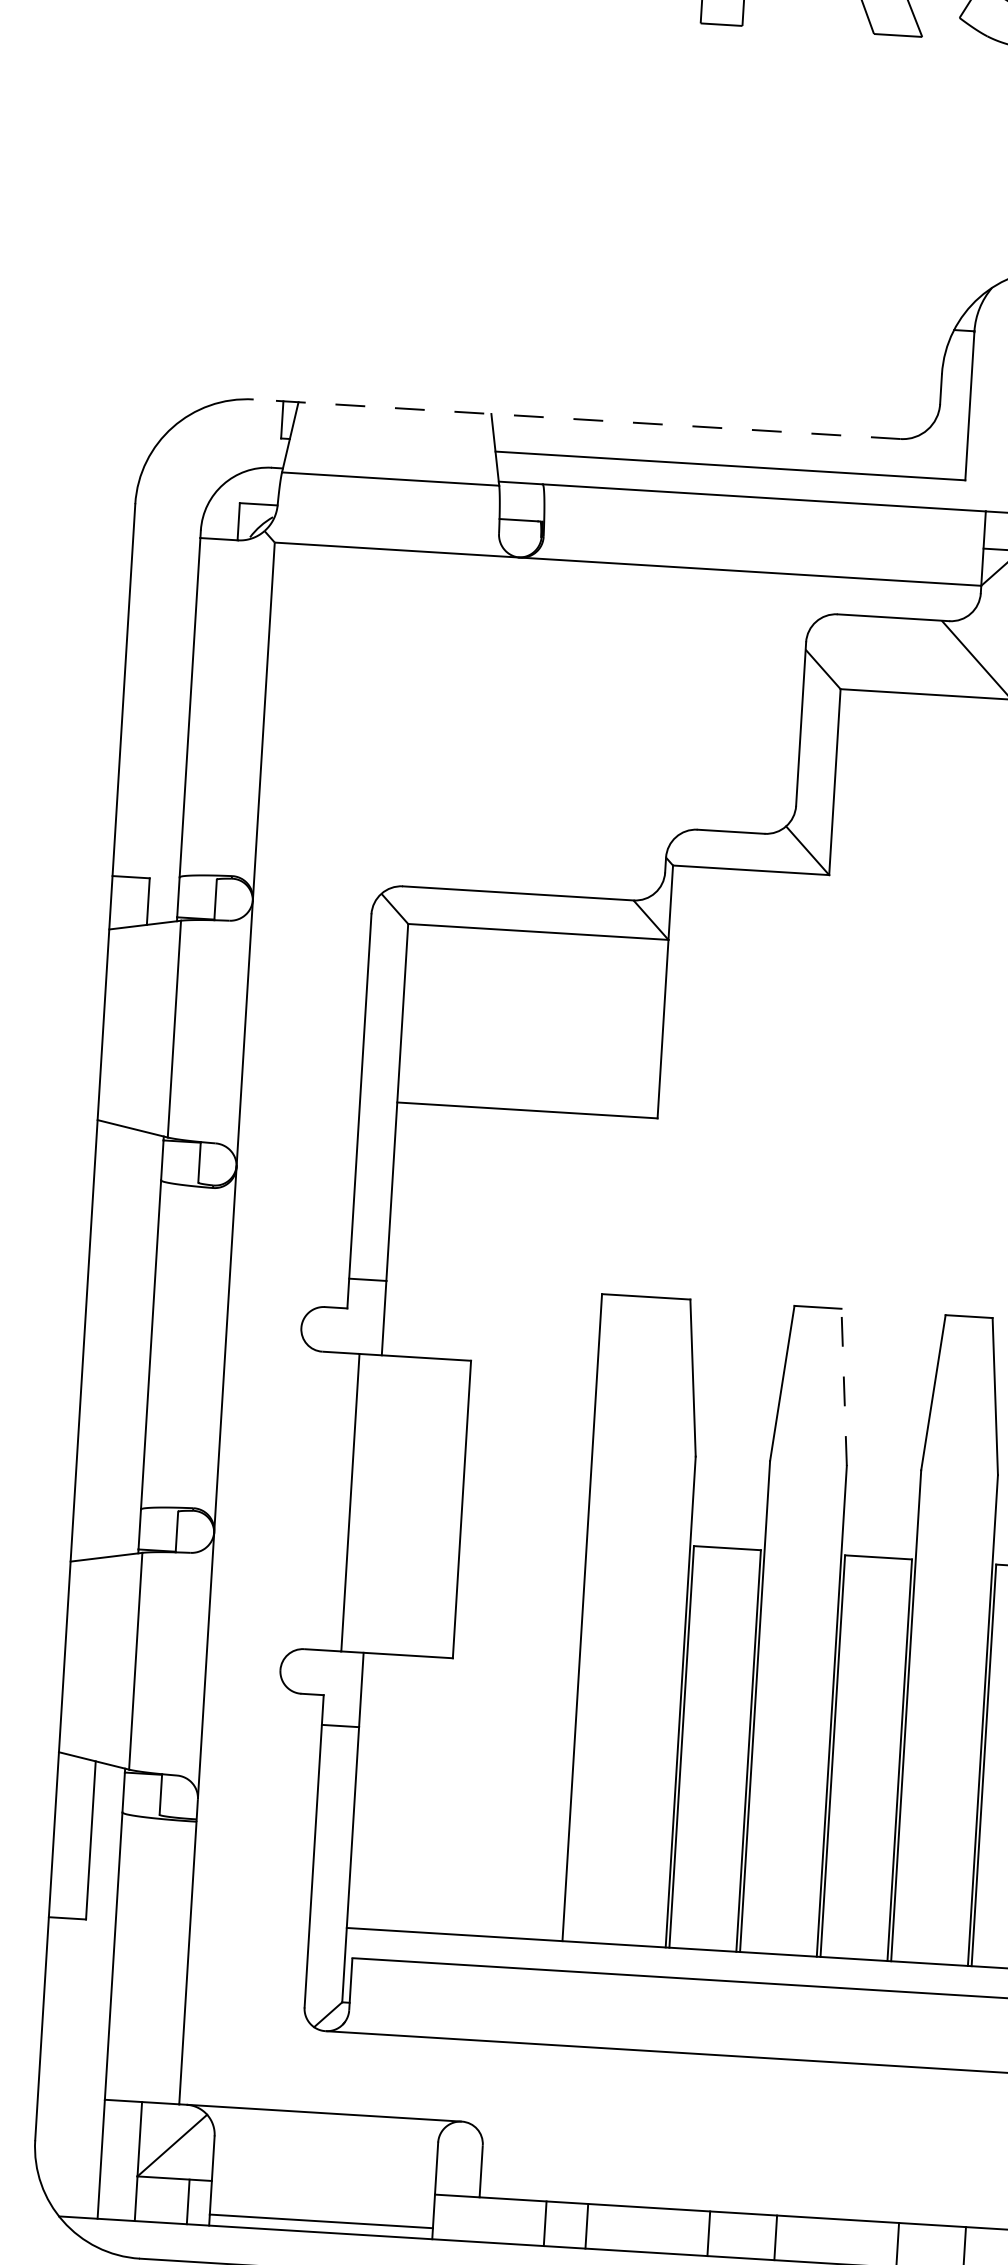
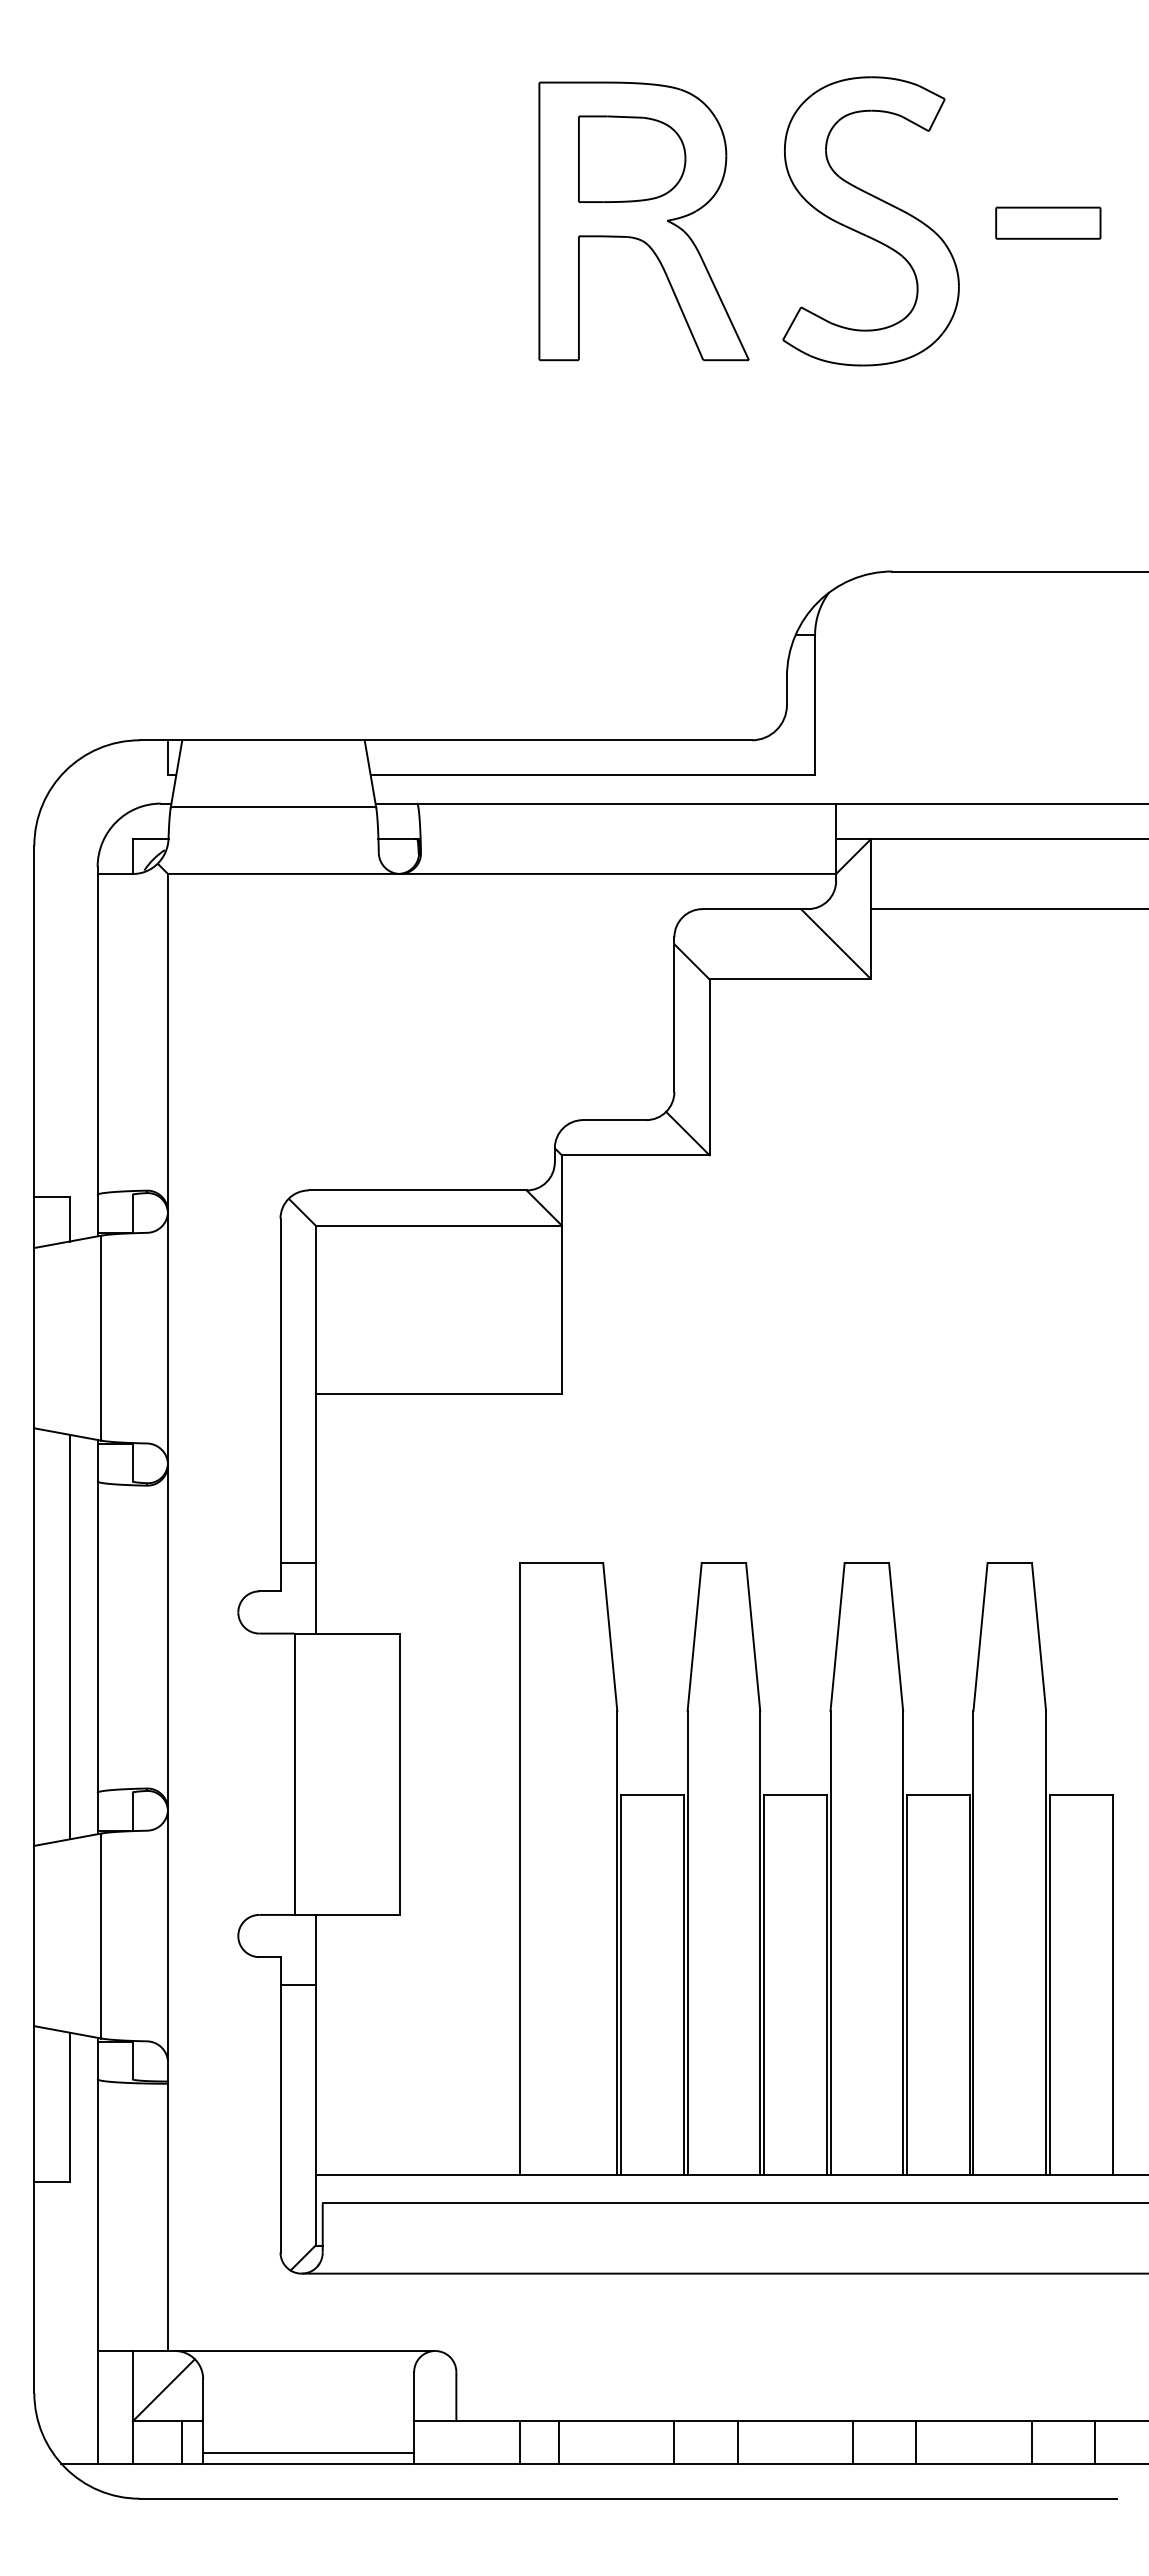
line: (576, 419) -> (445, 740), dashed -> solid
line: (121, 1342) -> (69, 1636), added
line: (844, 1386) -> (753, 1636), dashed -> solid

